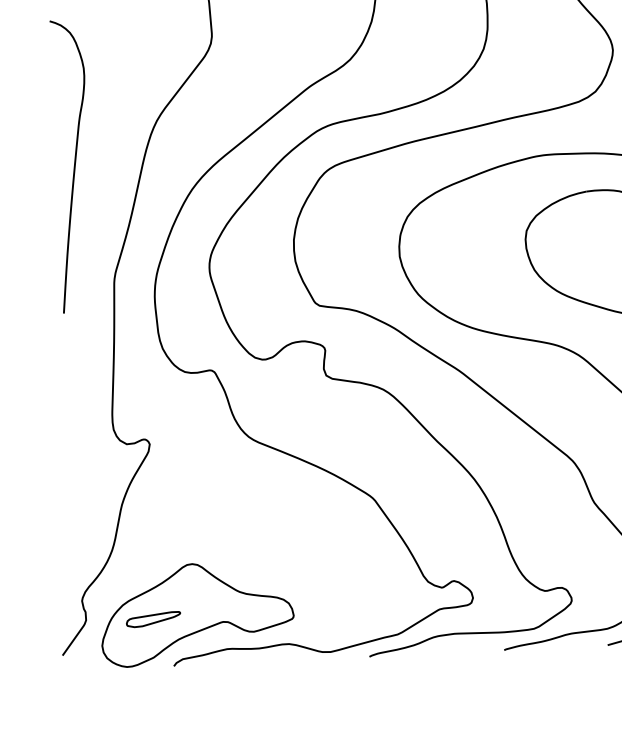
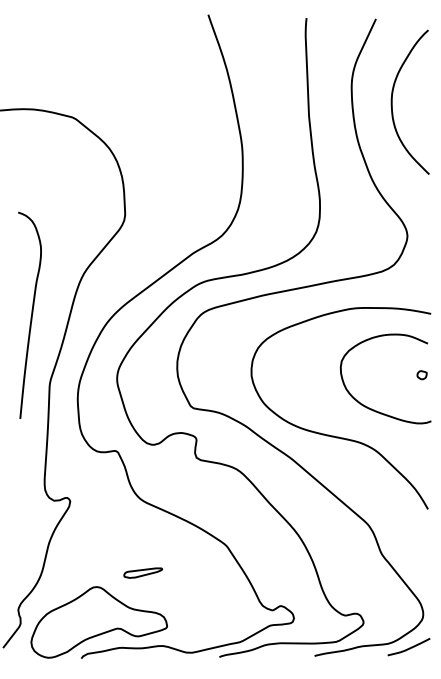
curve: (74, 165) -> (31, 314), moved
part: (153, 618) -> (143, 572), moved

